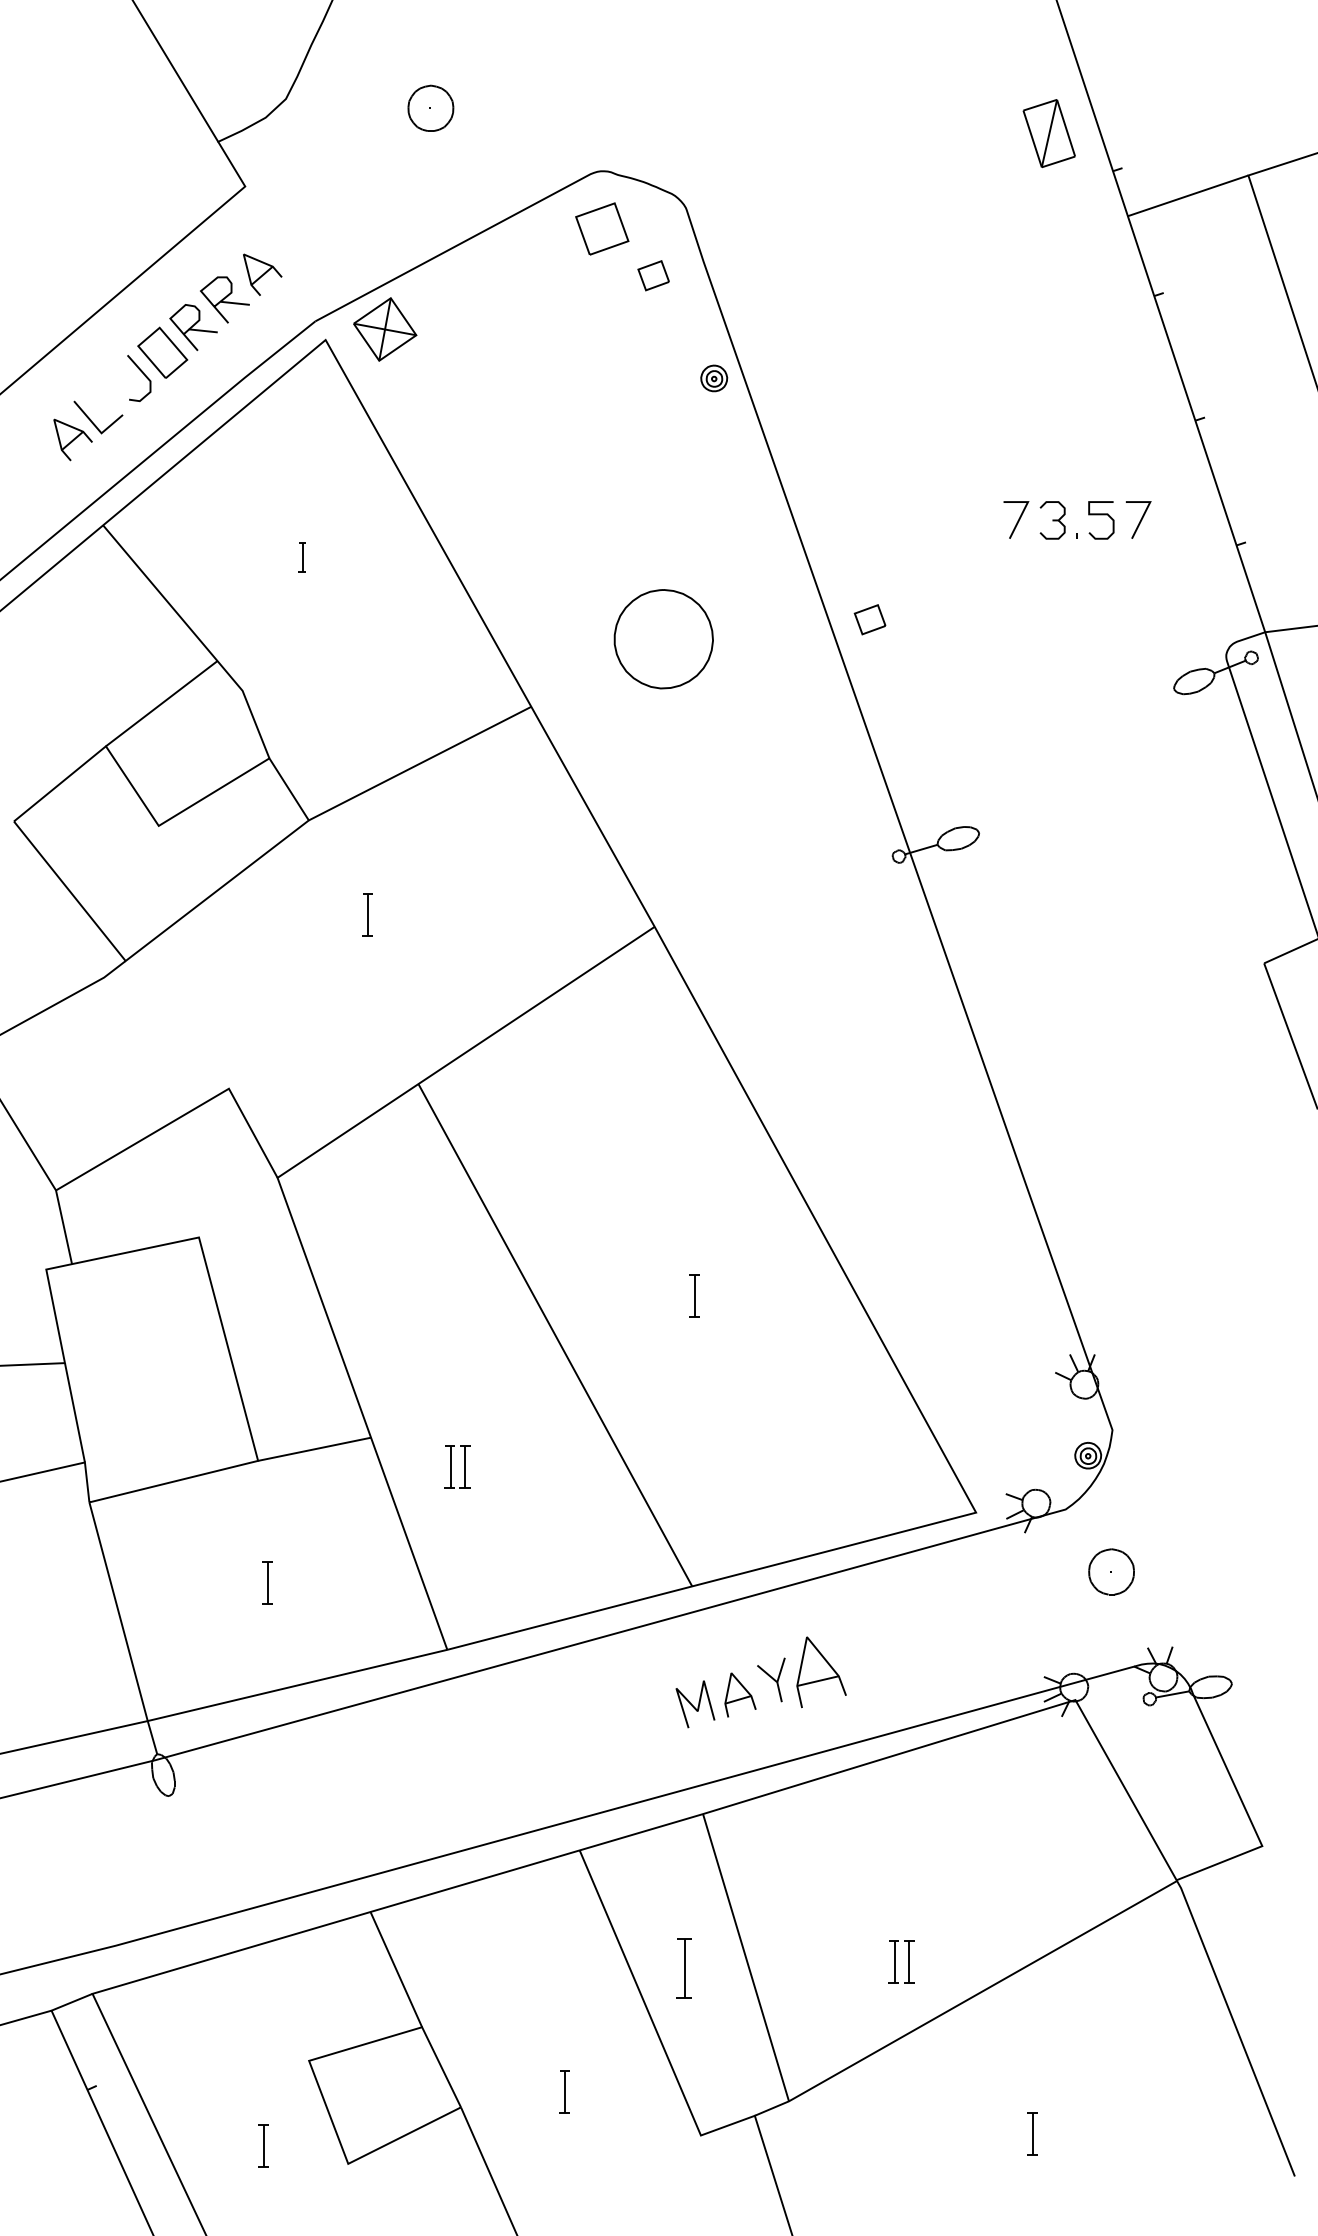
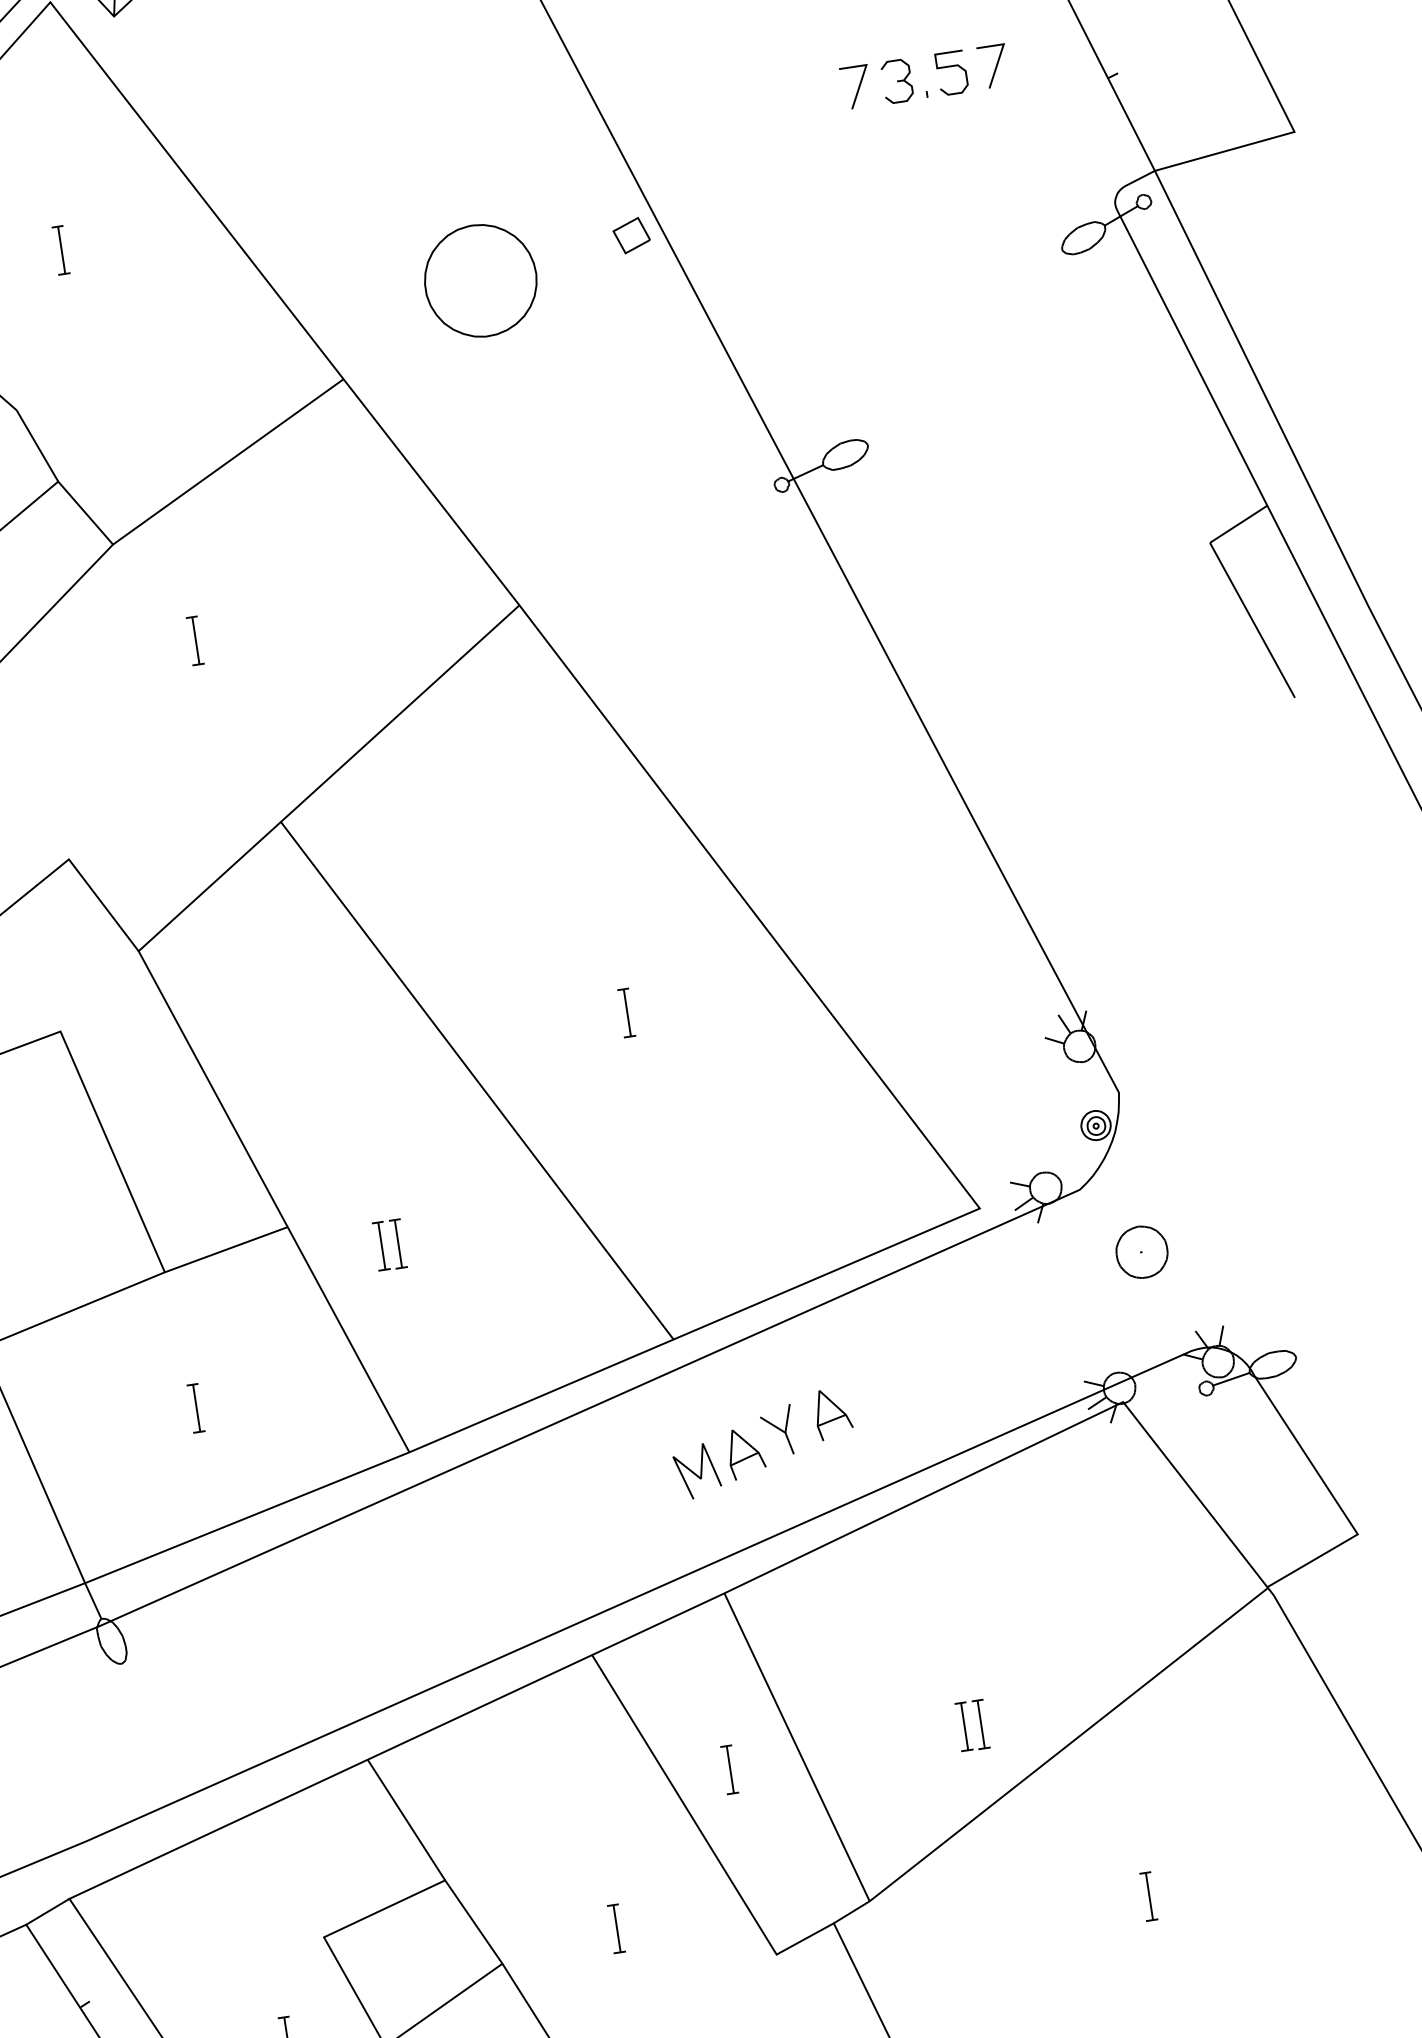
part: (302, 556) -> (61, 249), size x1.43
part: (869, 619) -> (630, 235), moved
part: (821, 1671) -> (833, 1413), size x0.62
part: (684, 1967) -> (729, 1768), size x0.71

